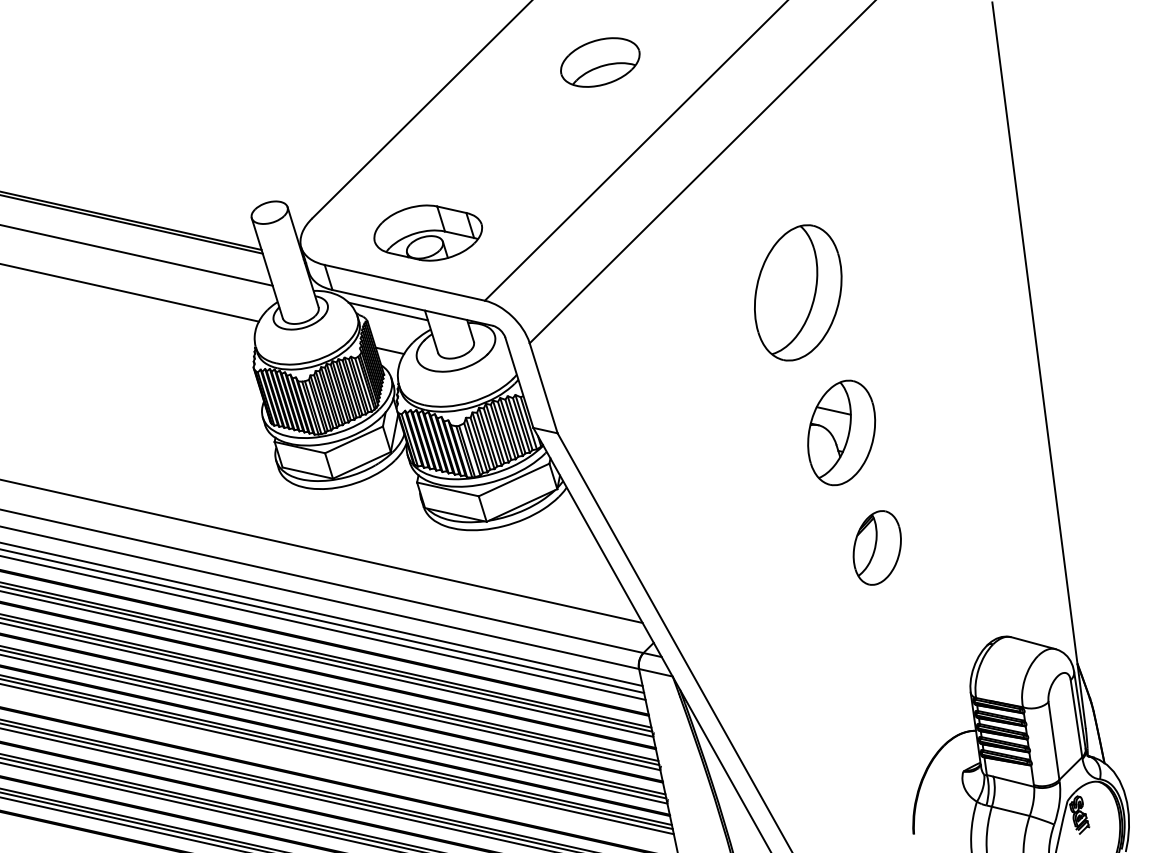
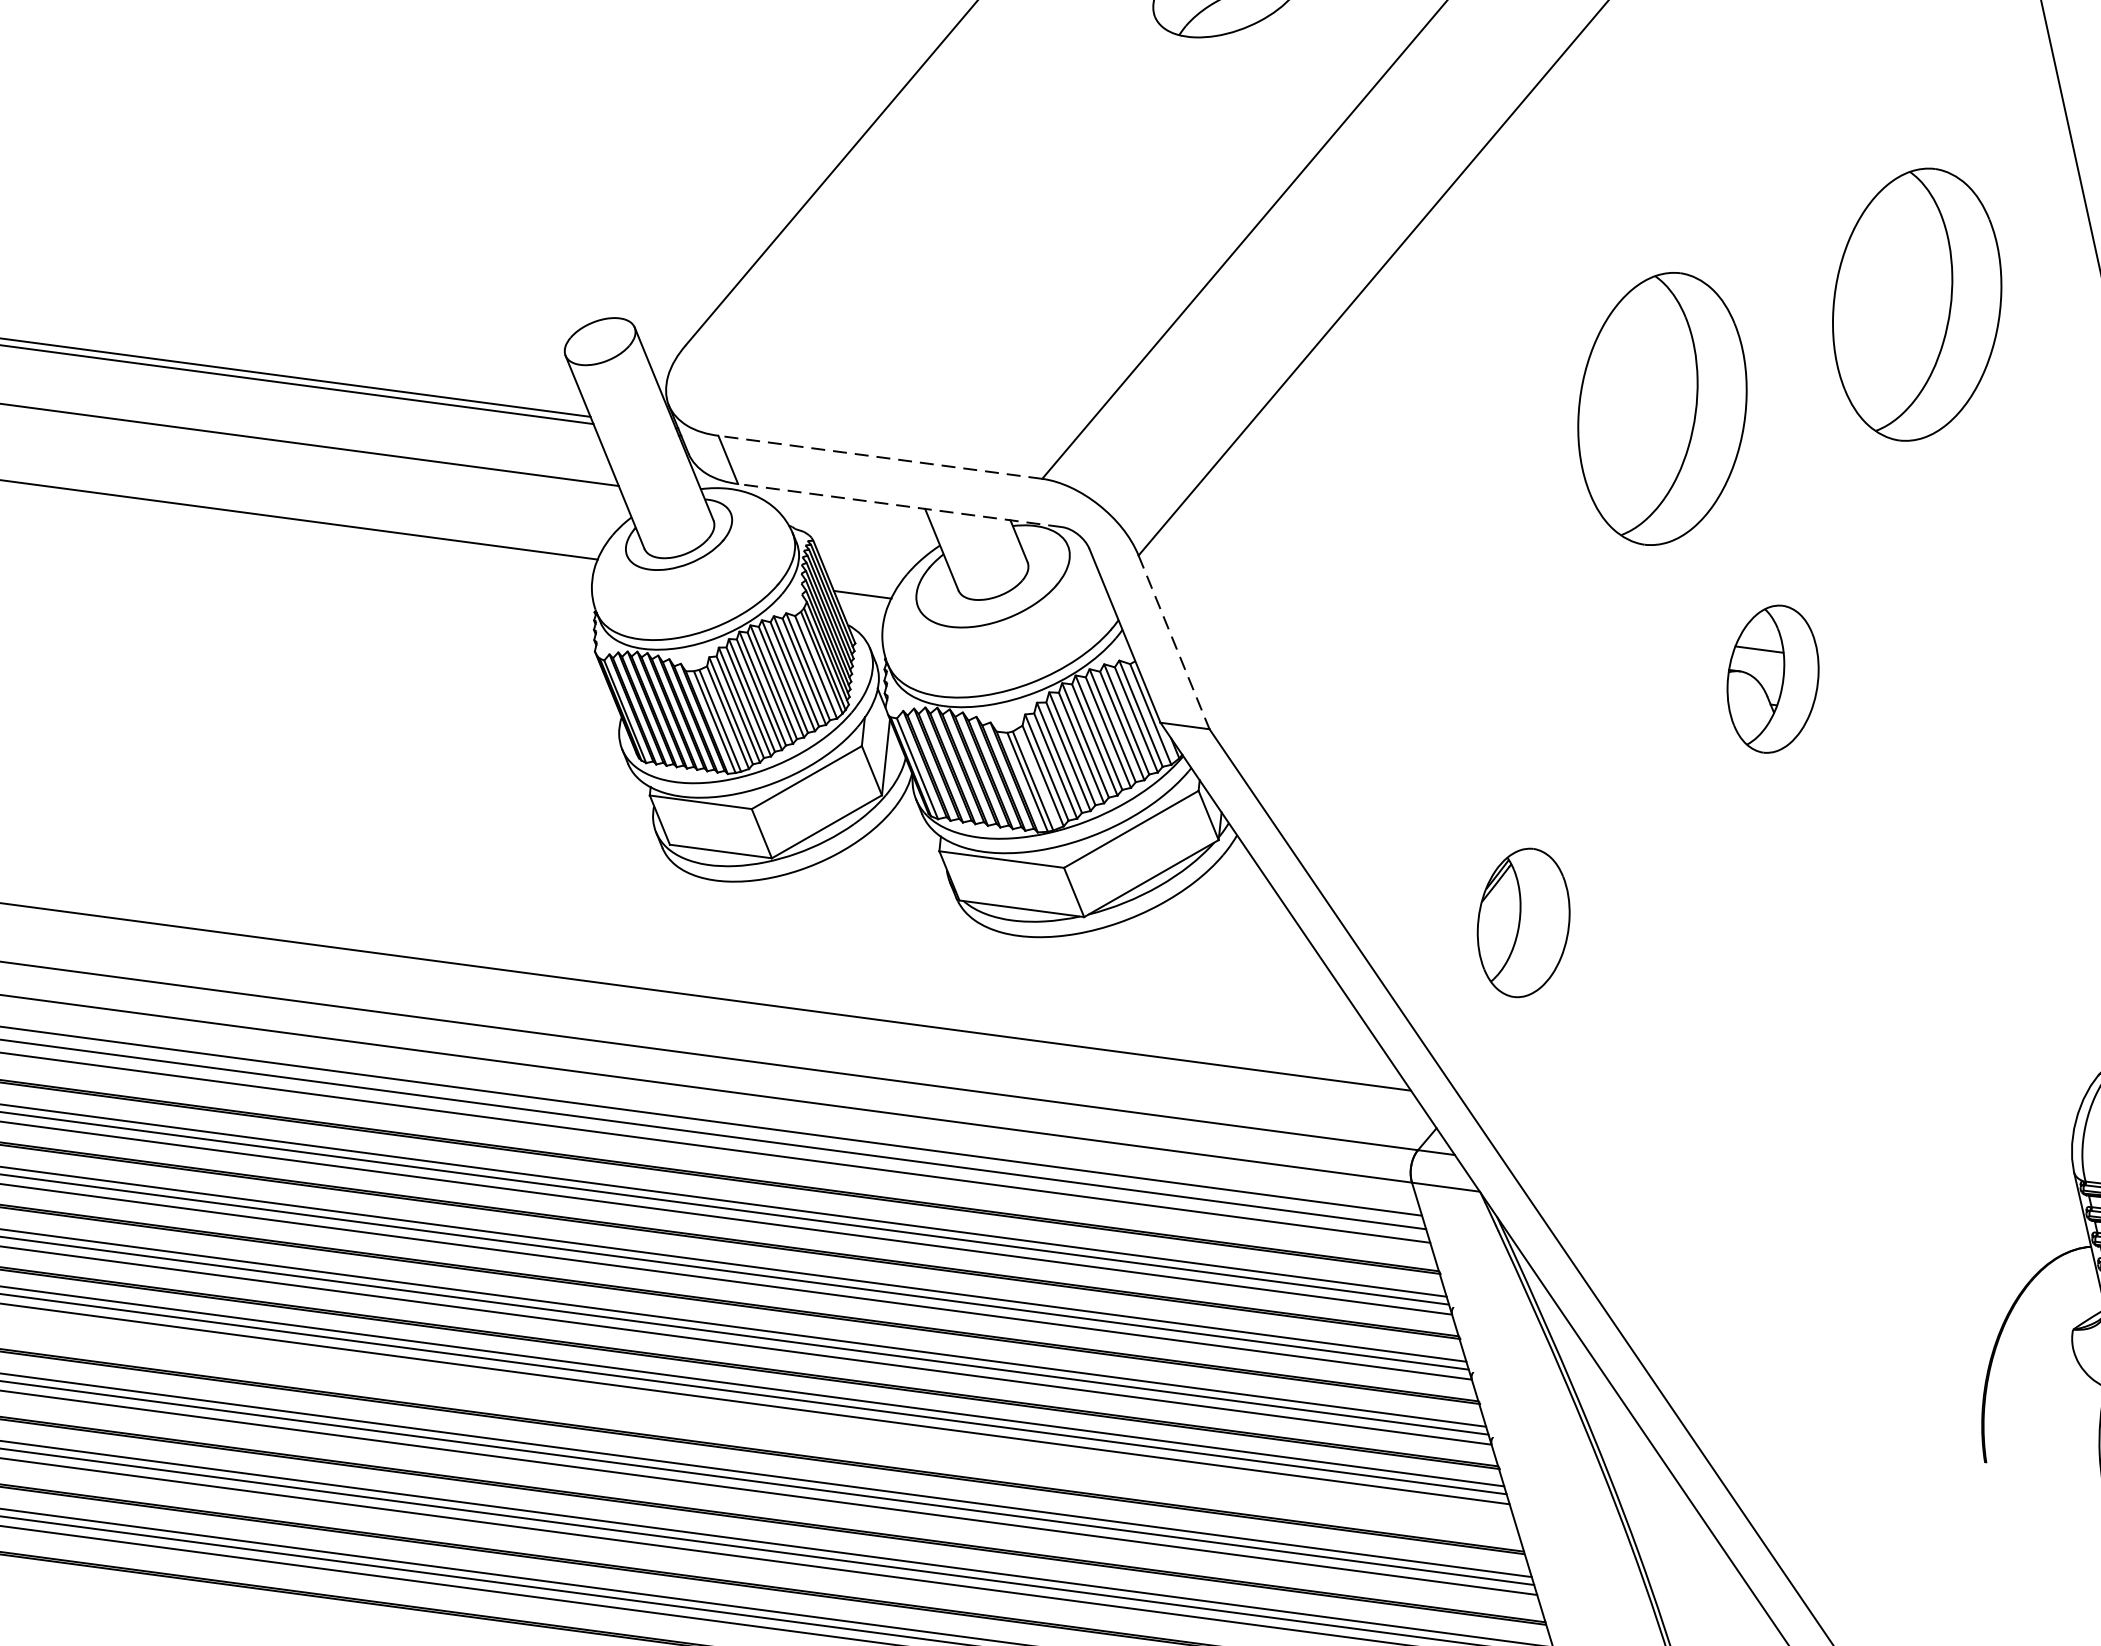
part: (427, 232) -> (916, 353), removed
part: (930, 251) -> (1917, 303), added
line: (404, 282) -> (879, 456), solid -> dashed
line: (412, 307) -> (899, 504), solid -> dashed
line: (388, 311) -> (852, 516), removed
line: (543, 388) -> (1173, 642), solid -> dashed
part: (841, 432) -> (1772, 678), size x0.7
part: (876, 547) -> (1521, 922), moved

